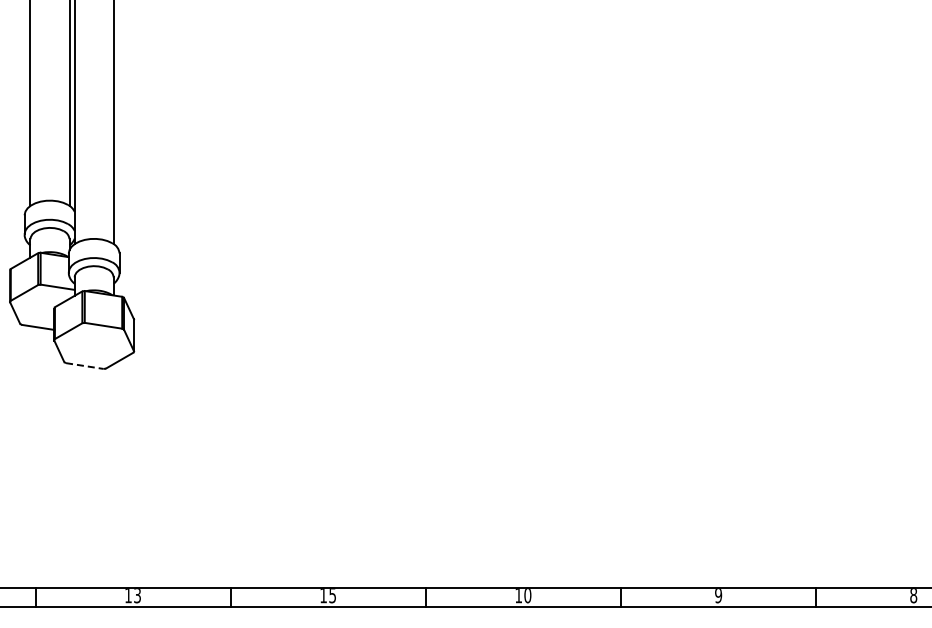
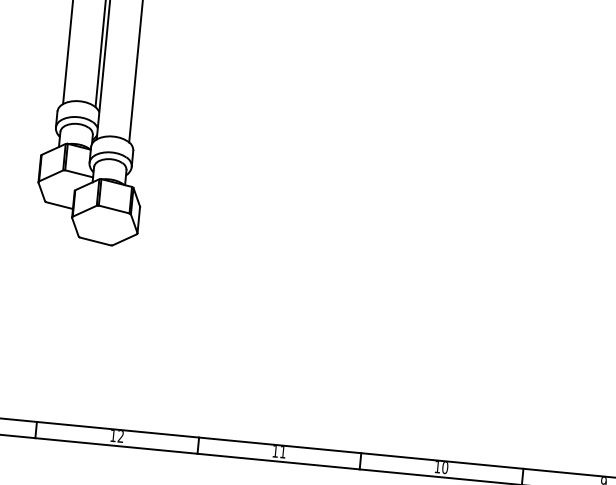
line: (84, 366) -> (95, 241), dashed -> solid
text: (137, 596) -> (120, 437), 13 -> 12
text: (332, 596) -> (282, 452), 15 -> 11

